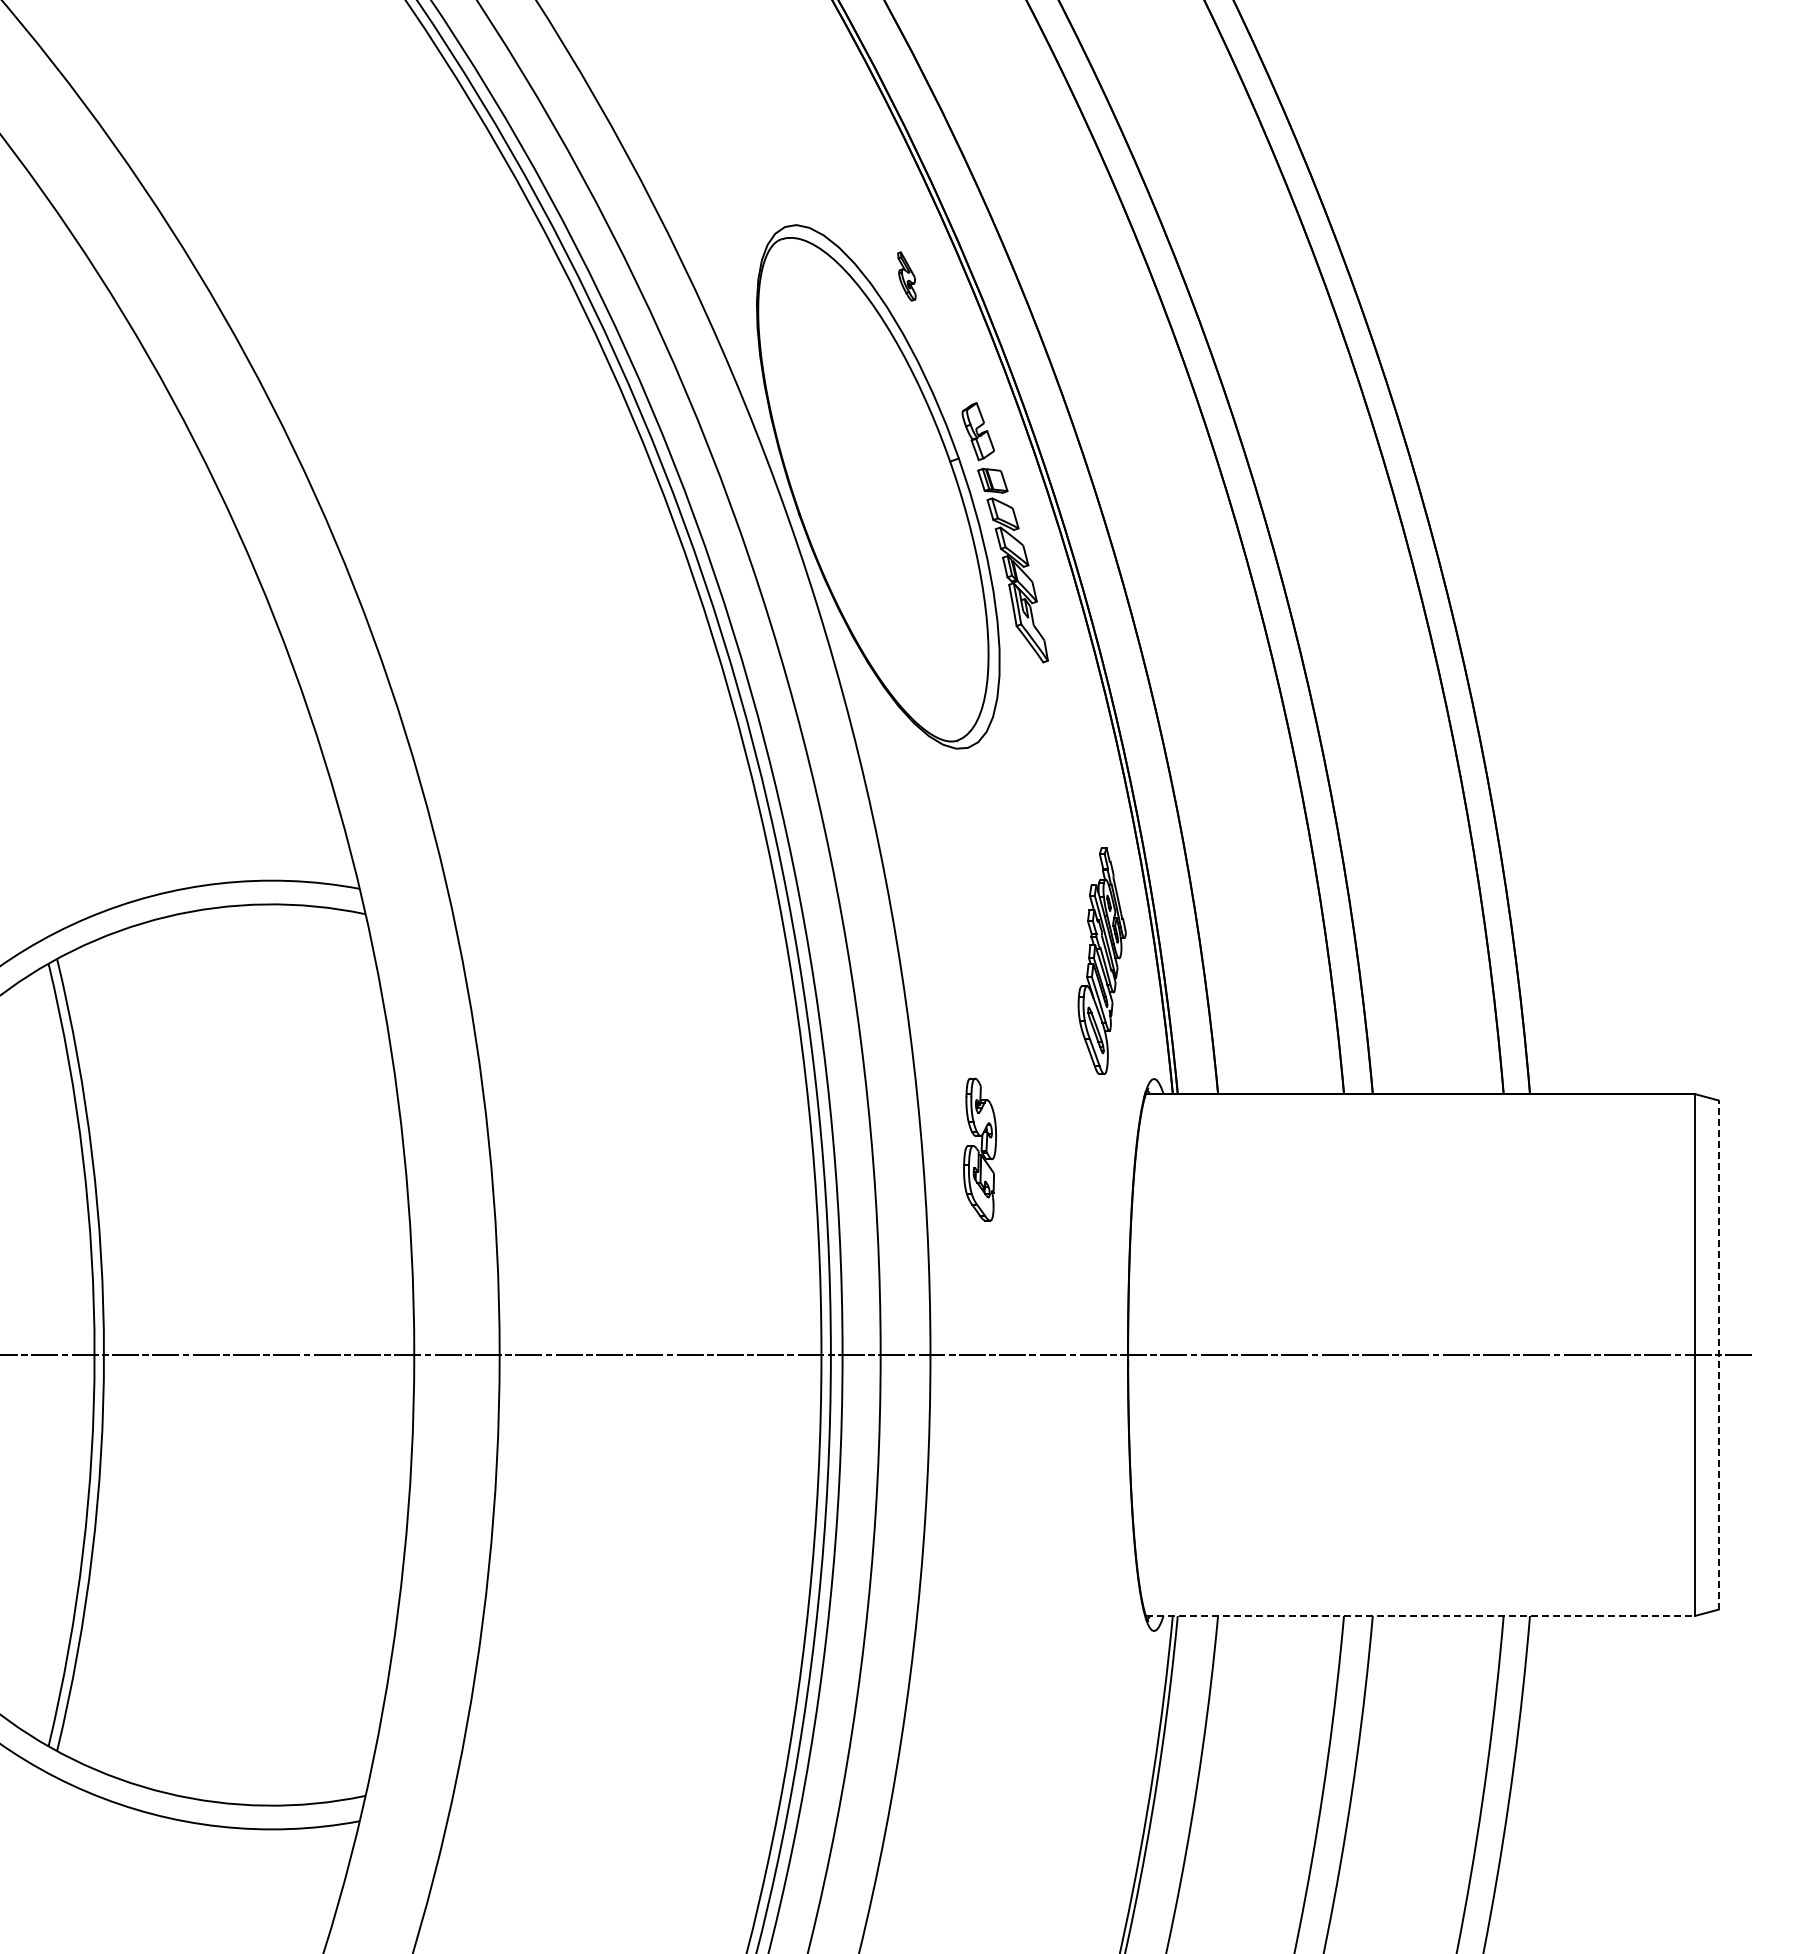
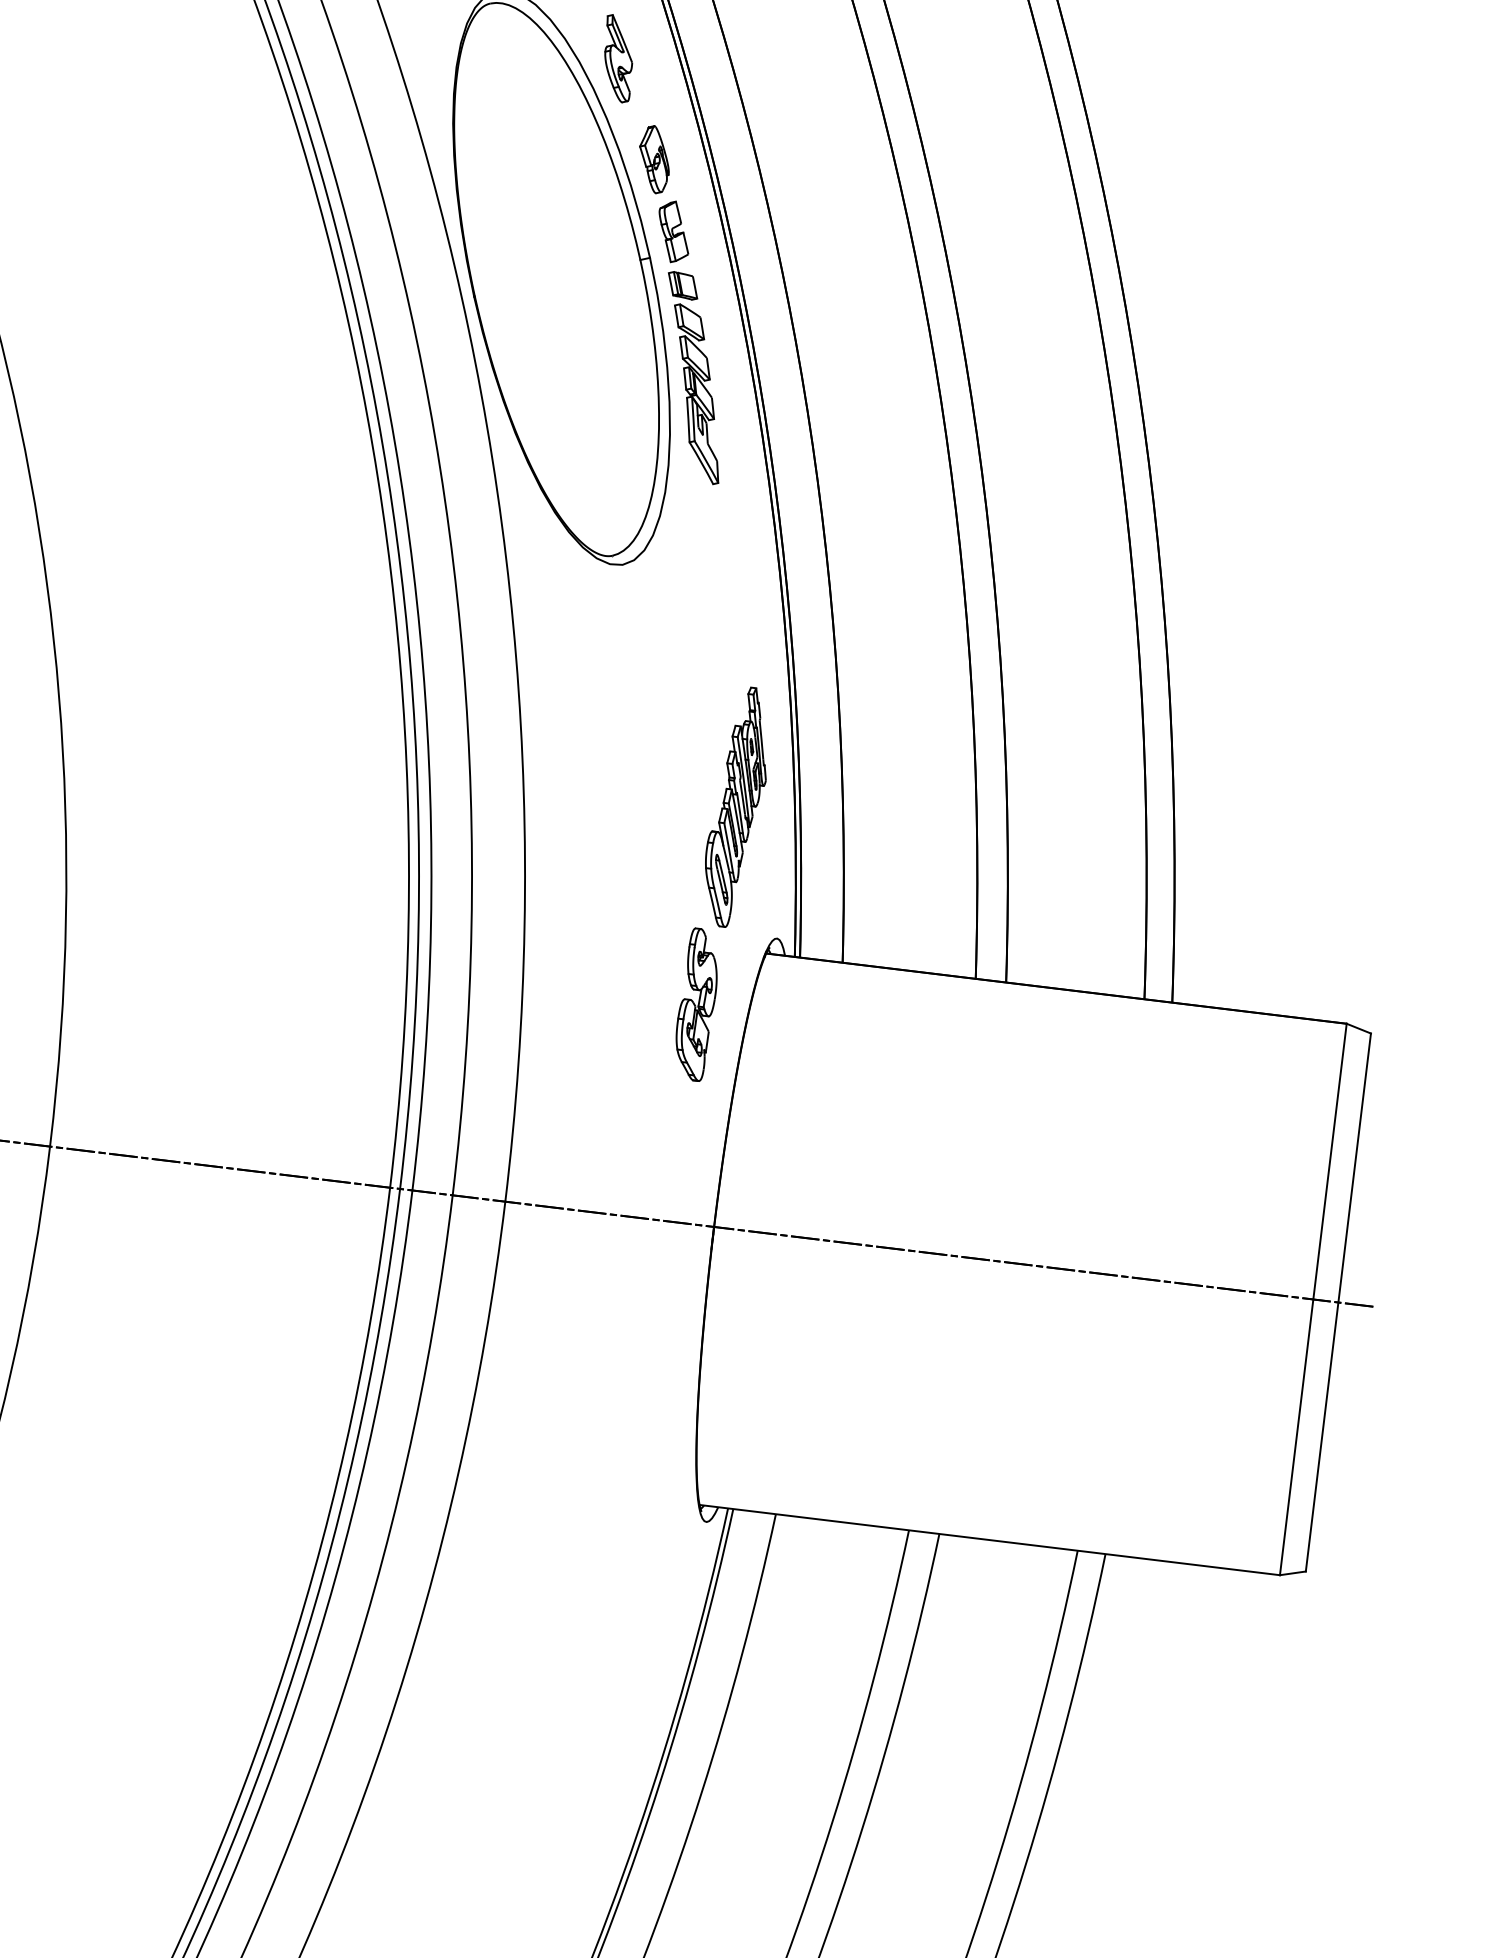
part: (906, 276) -> (617, 58), size x1.67
part: (951, 366) -> (653, 159), added
part: (979, 1149) -> (696, 1004), moved
line: (1718, 1355) -> (1338, 1302), dashed -> solid
line: (1420, 1615) -> (989, 1539), dashed -> solid

